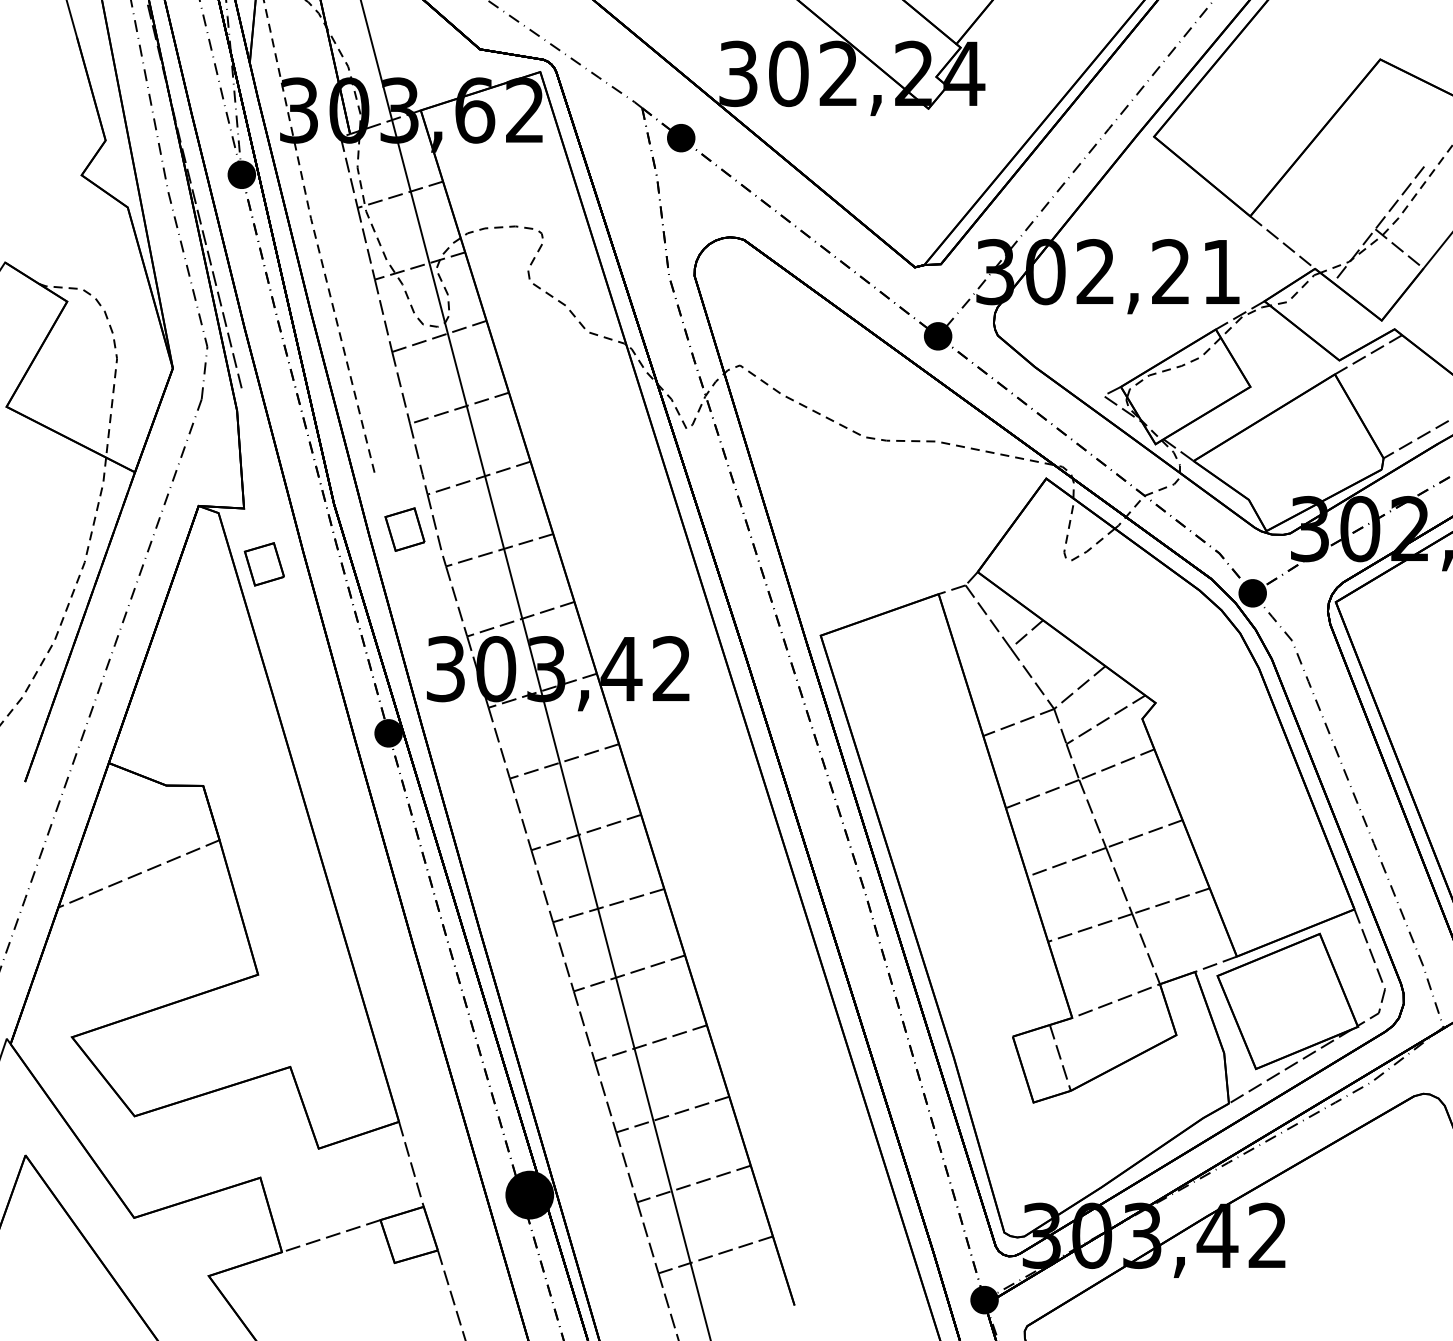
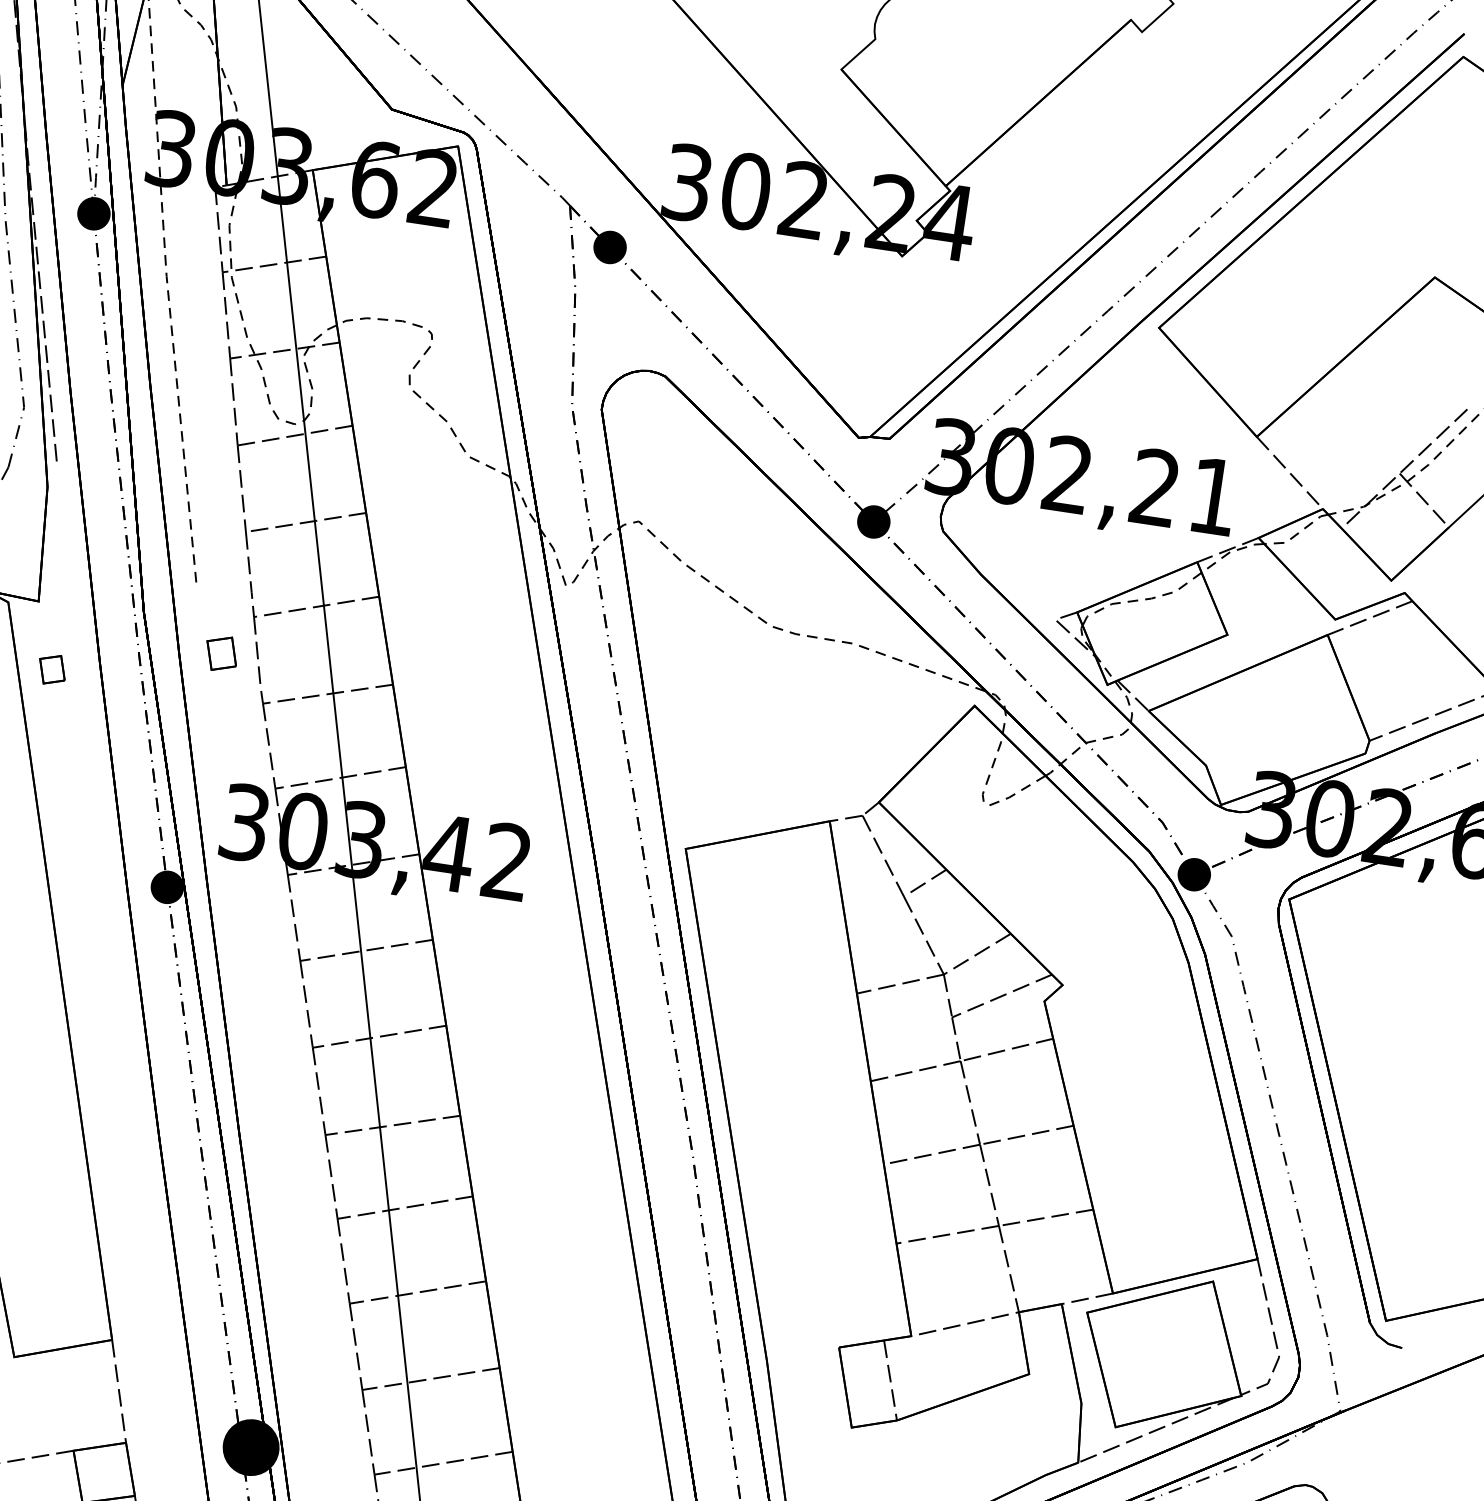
part: (404, 529) -> (221, 653), size x0.7
part: (263, 564) -> (51, 669), size x0.6

